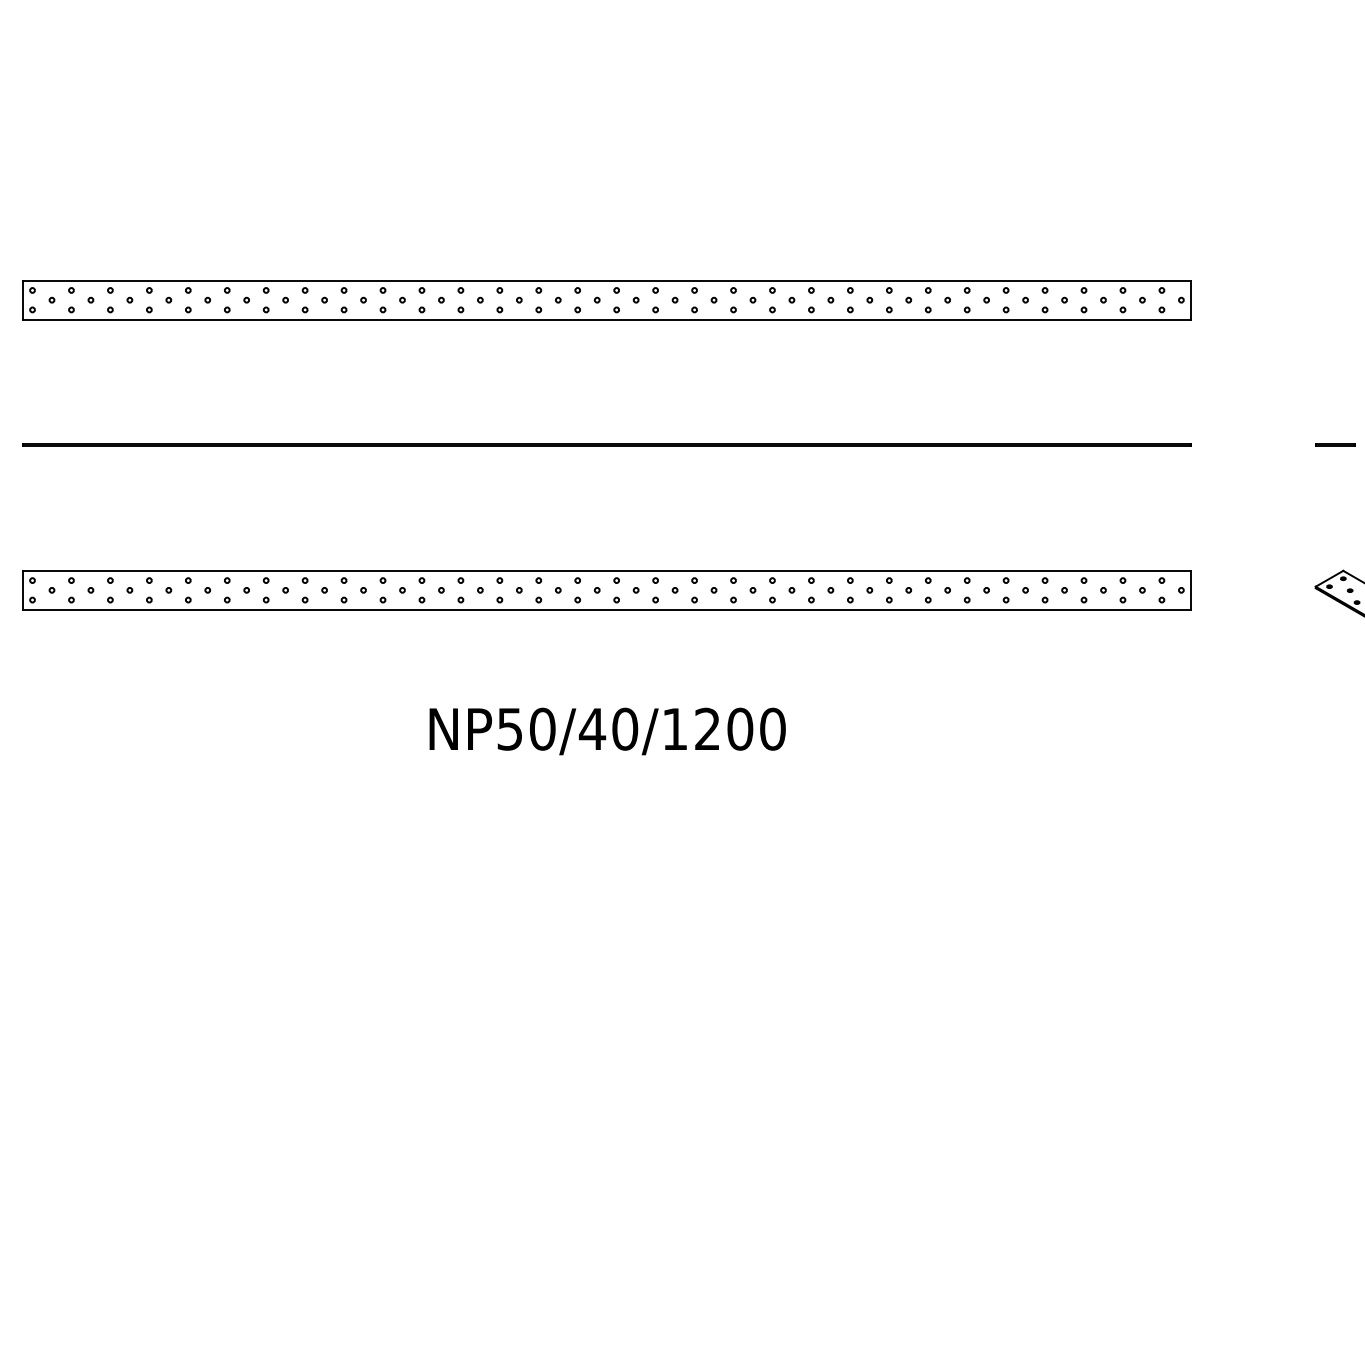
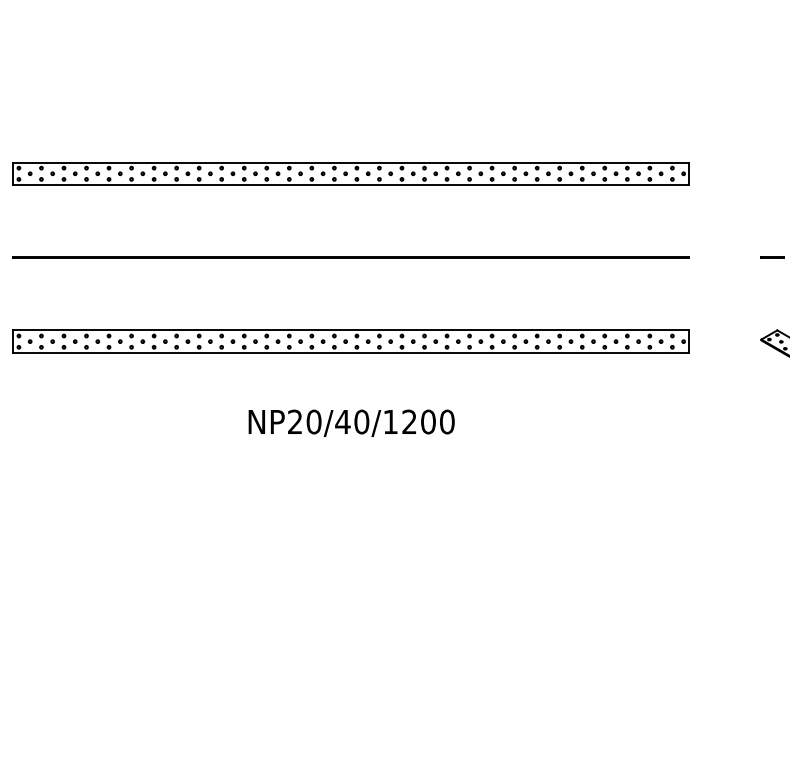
text: (510, 728) -> (295, 421), NP50/40/1200 -> NP20/40/1200

